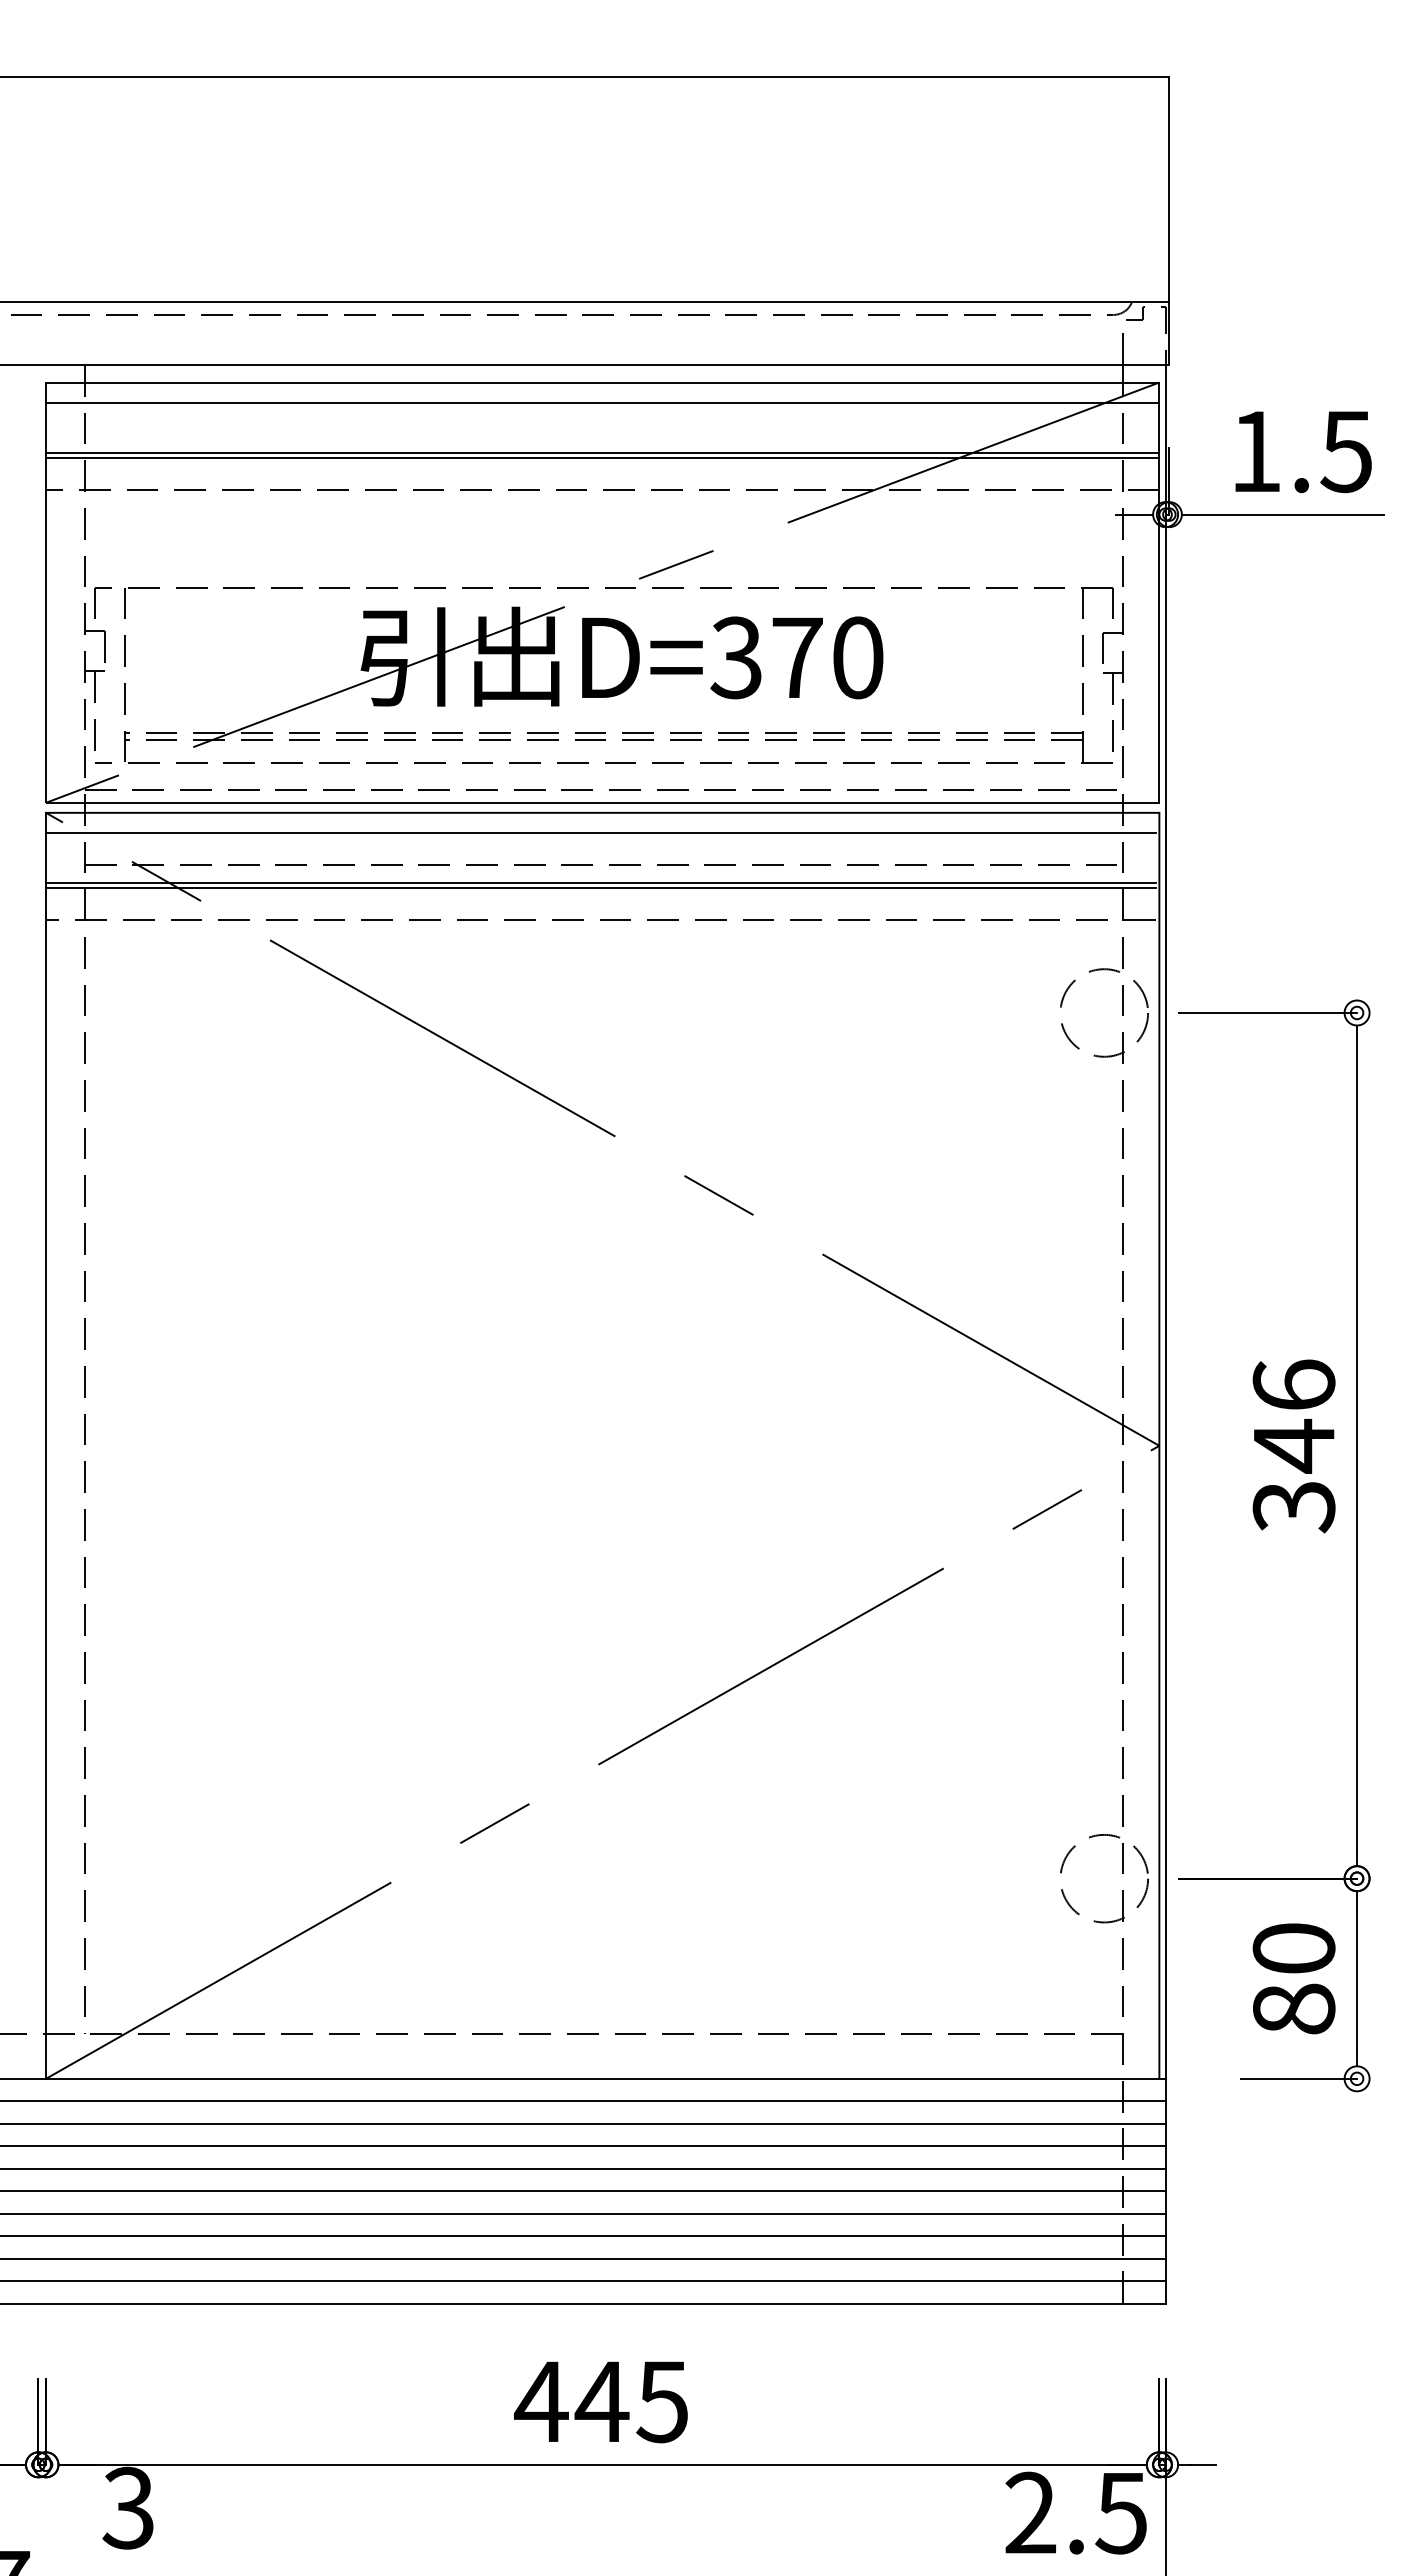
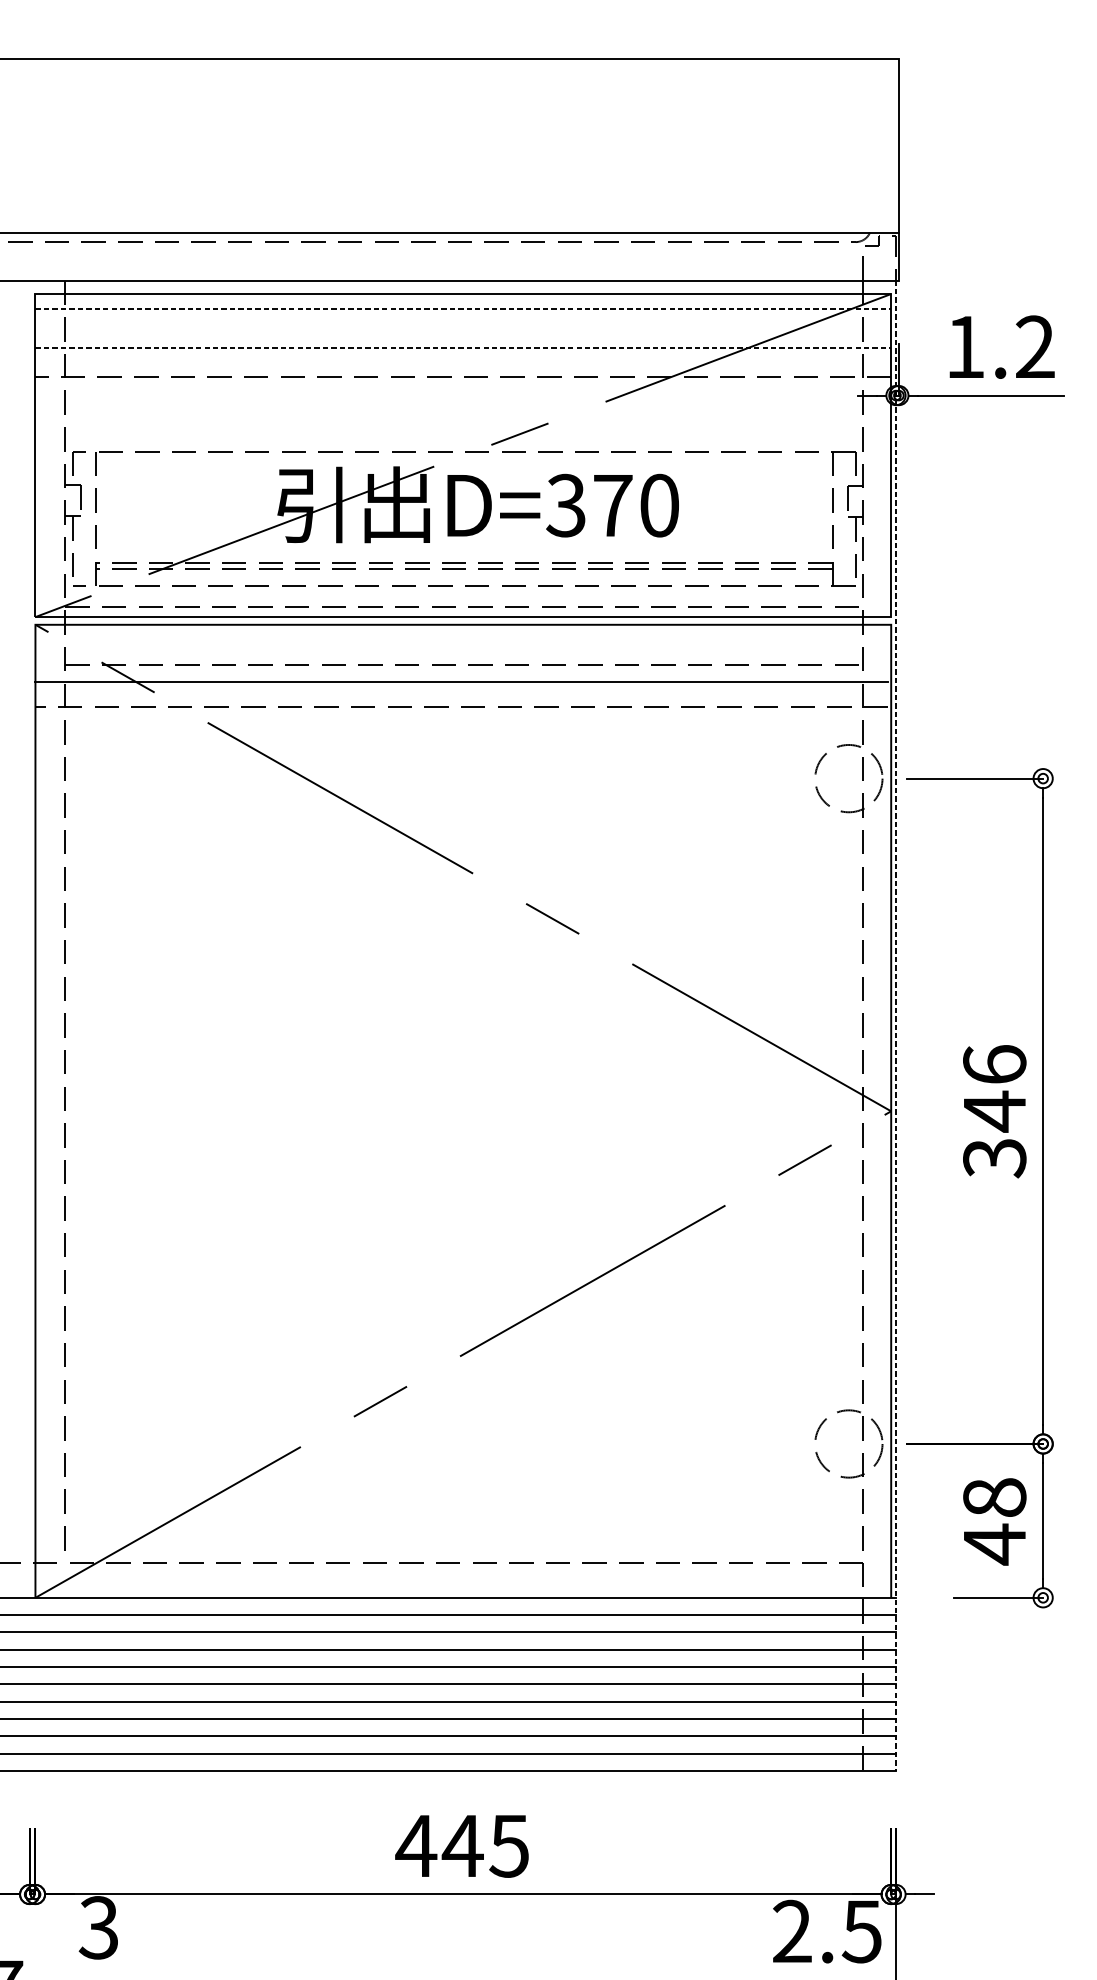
line: (602, 402) -> (463, 309), solid -> dashed
text: (1346, 451) -> (1035, 347), 1.5 -> 1.2
line: (602, 452) -> (463, 347), solid -> dashed
line: (602, 457) -> (463, 351), removed
line: (600, 832) -> (461, 639), removed
line: (600, 882) -> (461, 678), removed
line: (1165, 1334) -> (895, 1025), solid -> dashed
text: (1293, 1980) -> (994, 1522), 80 -> 48

